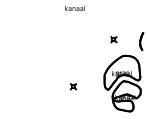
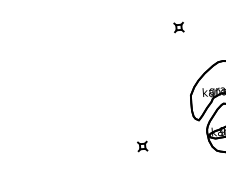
part: (113, 39) -> (178, 27), moved
part: (73, 86) -> (142, 146), moved

